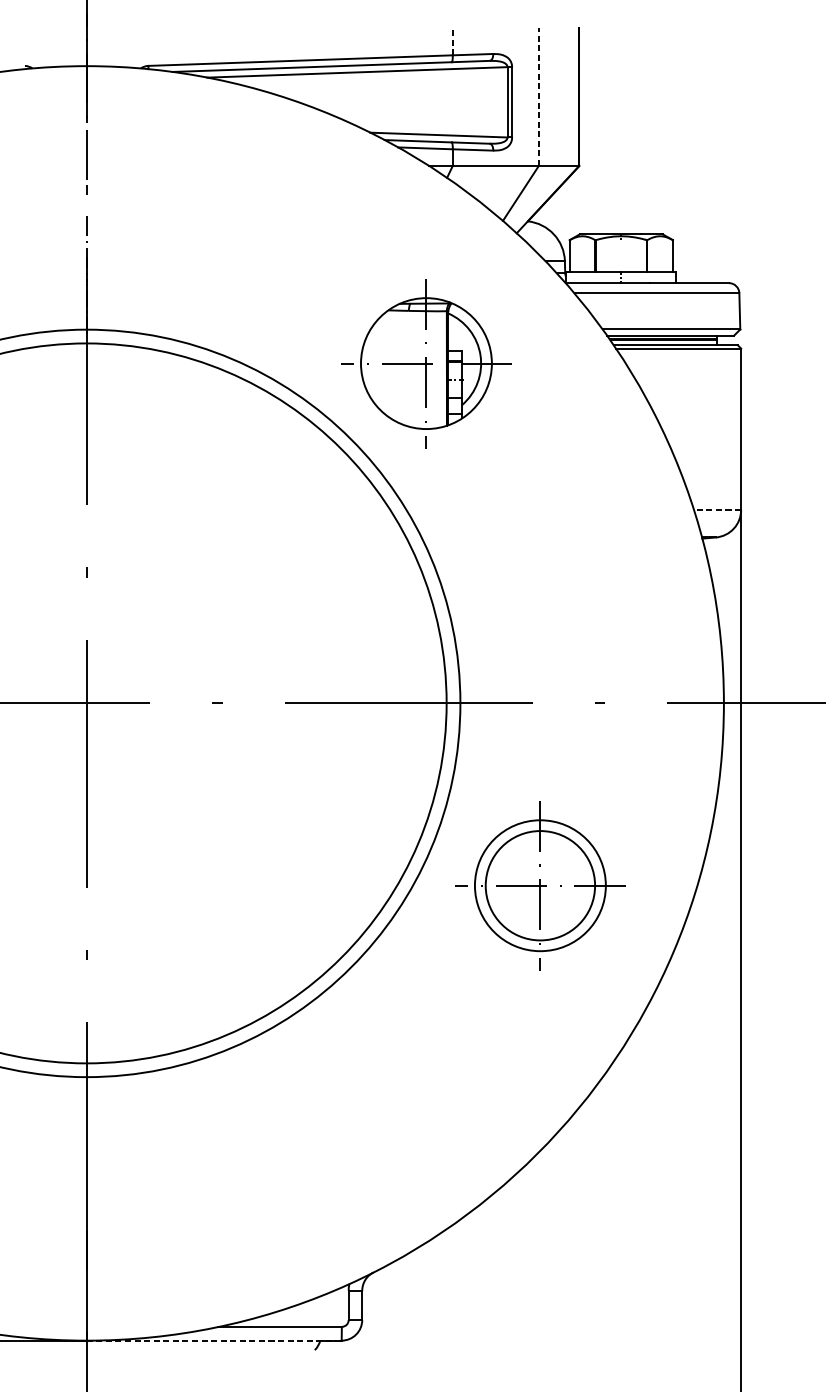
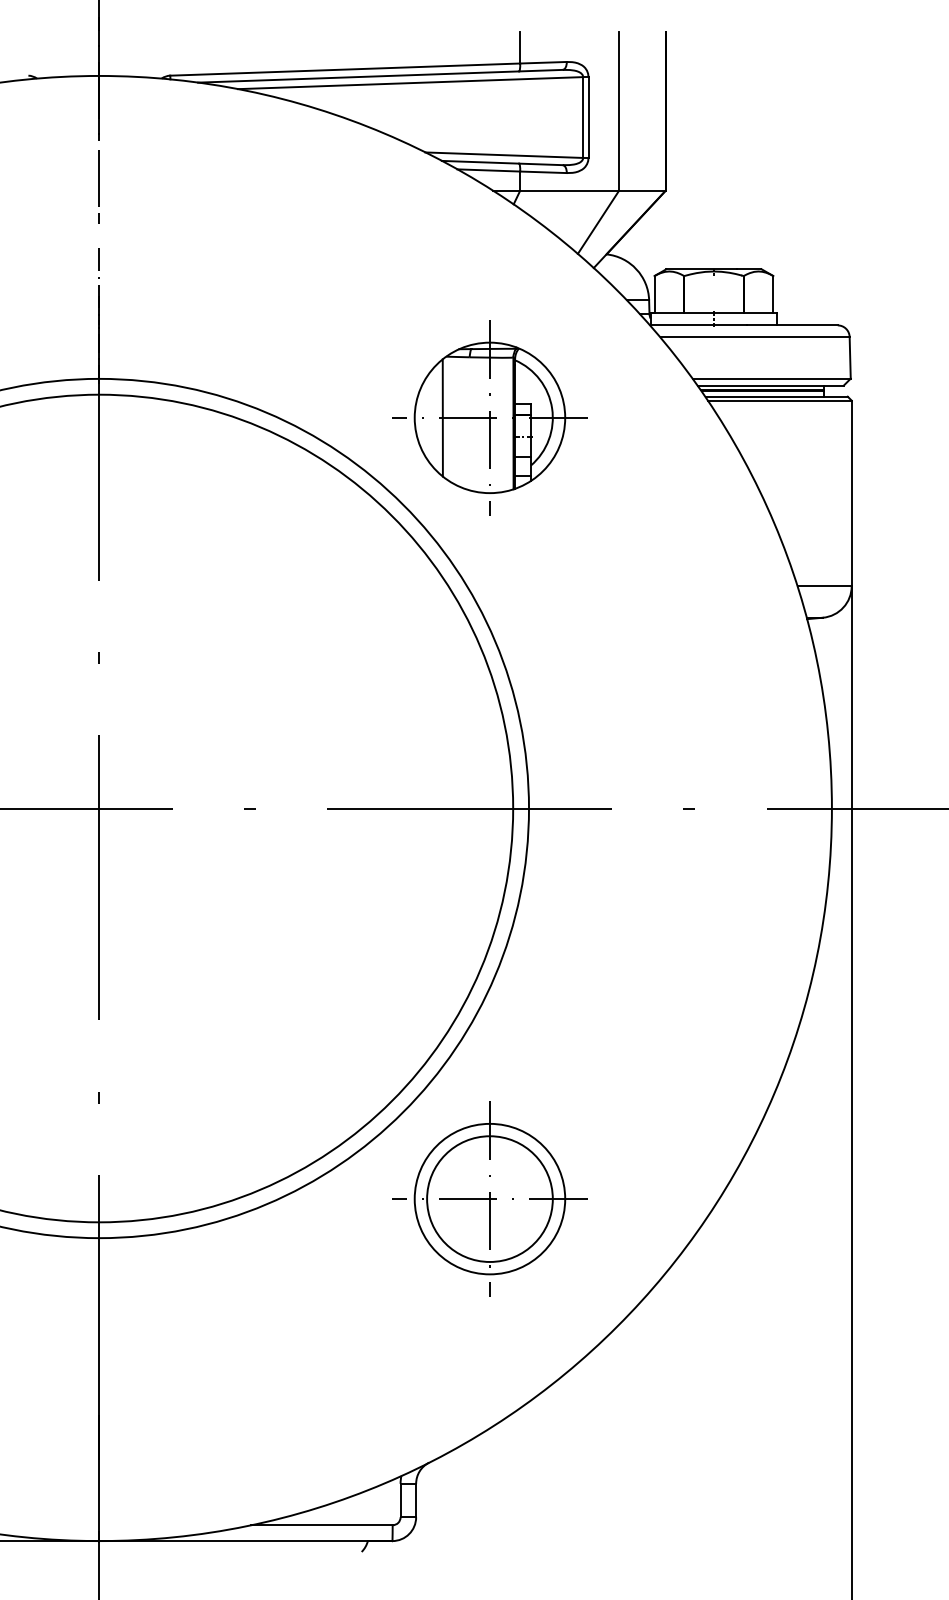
line: (453, 41) -> (520, 47), dashed -> solid
line: (539, 97) -> (619, 111), dashed -> solid
line: (385, 363) -> (442, 417), added
line: (717, 510) -> (824, 586), dashed -> solid
part: (540, 885) -> (489, 1198), moved
line: (213, 1341) -> (245, 1541), dashed -> solid

